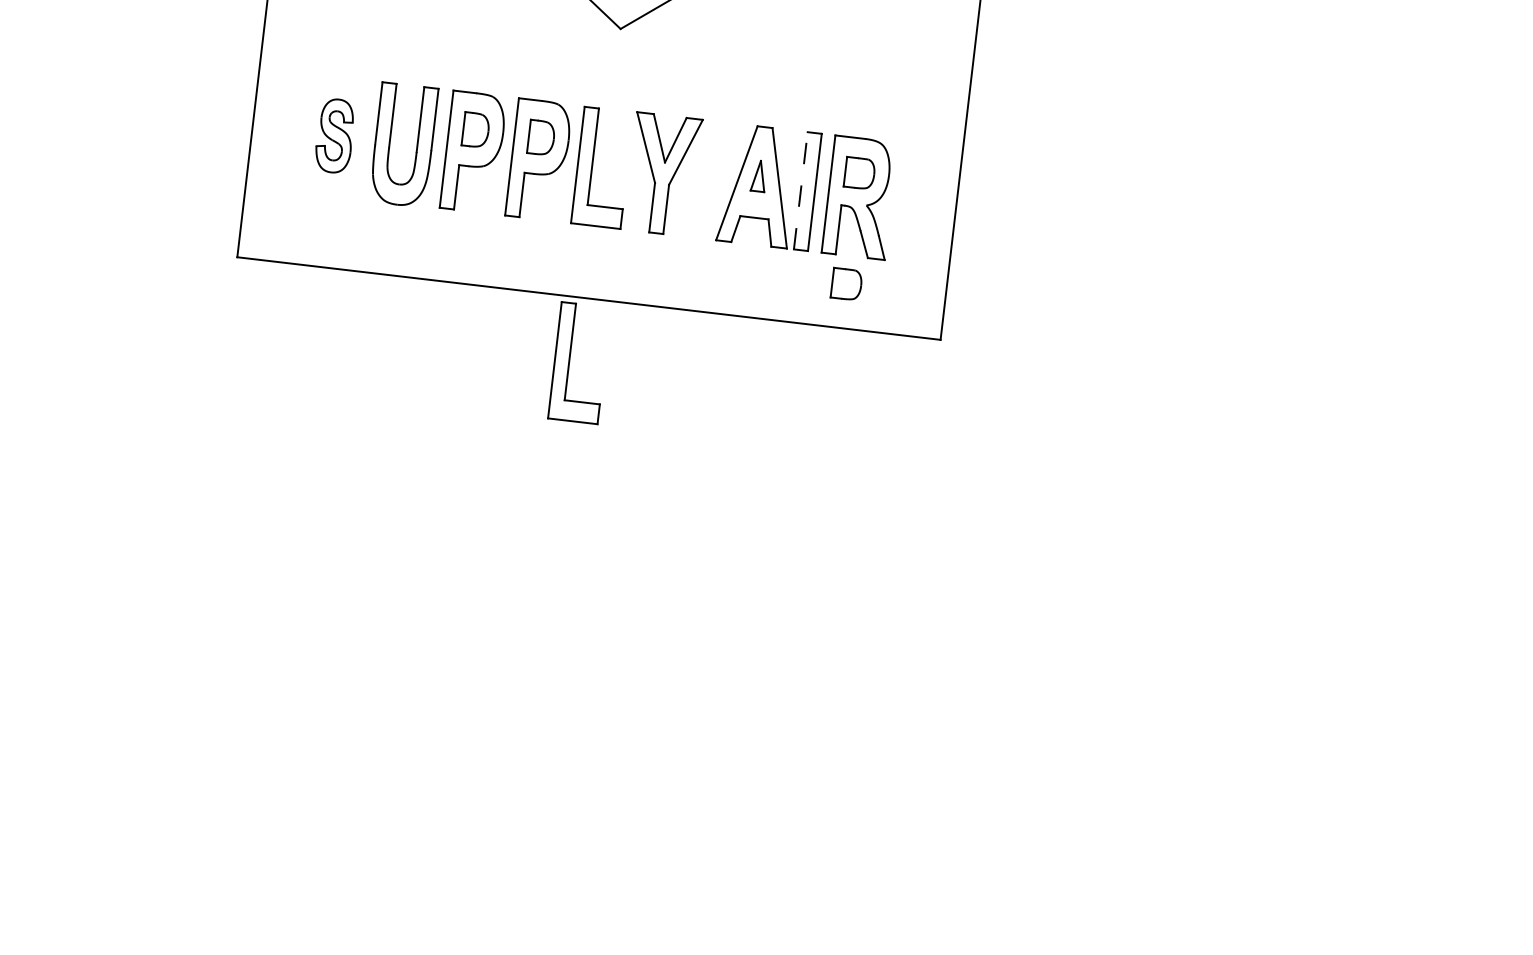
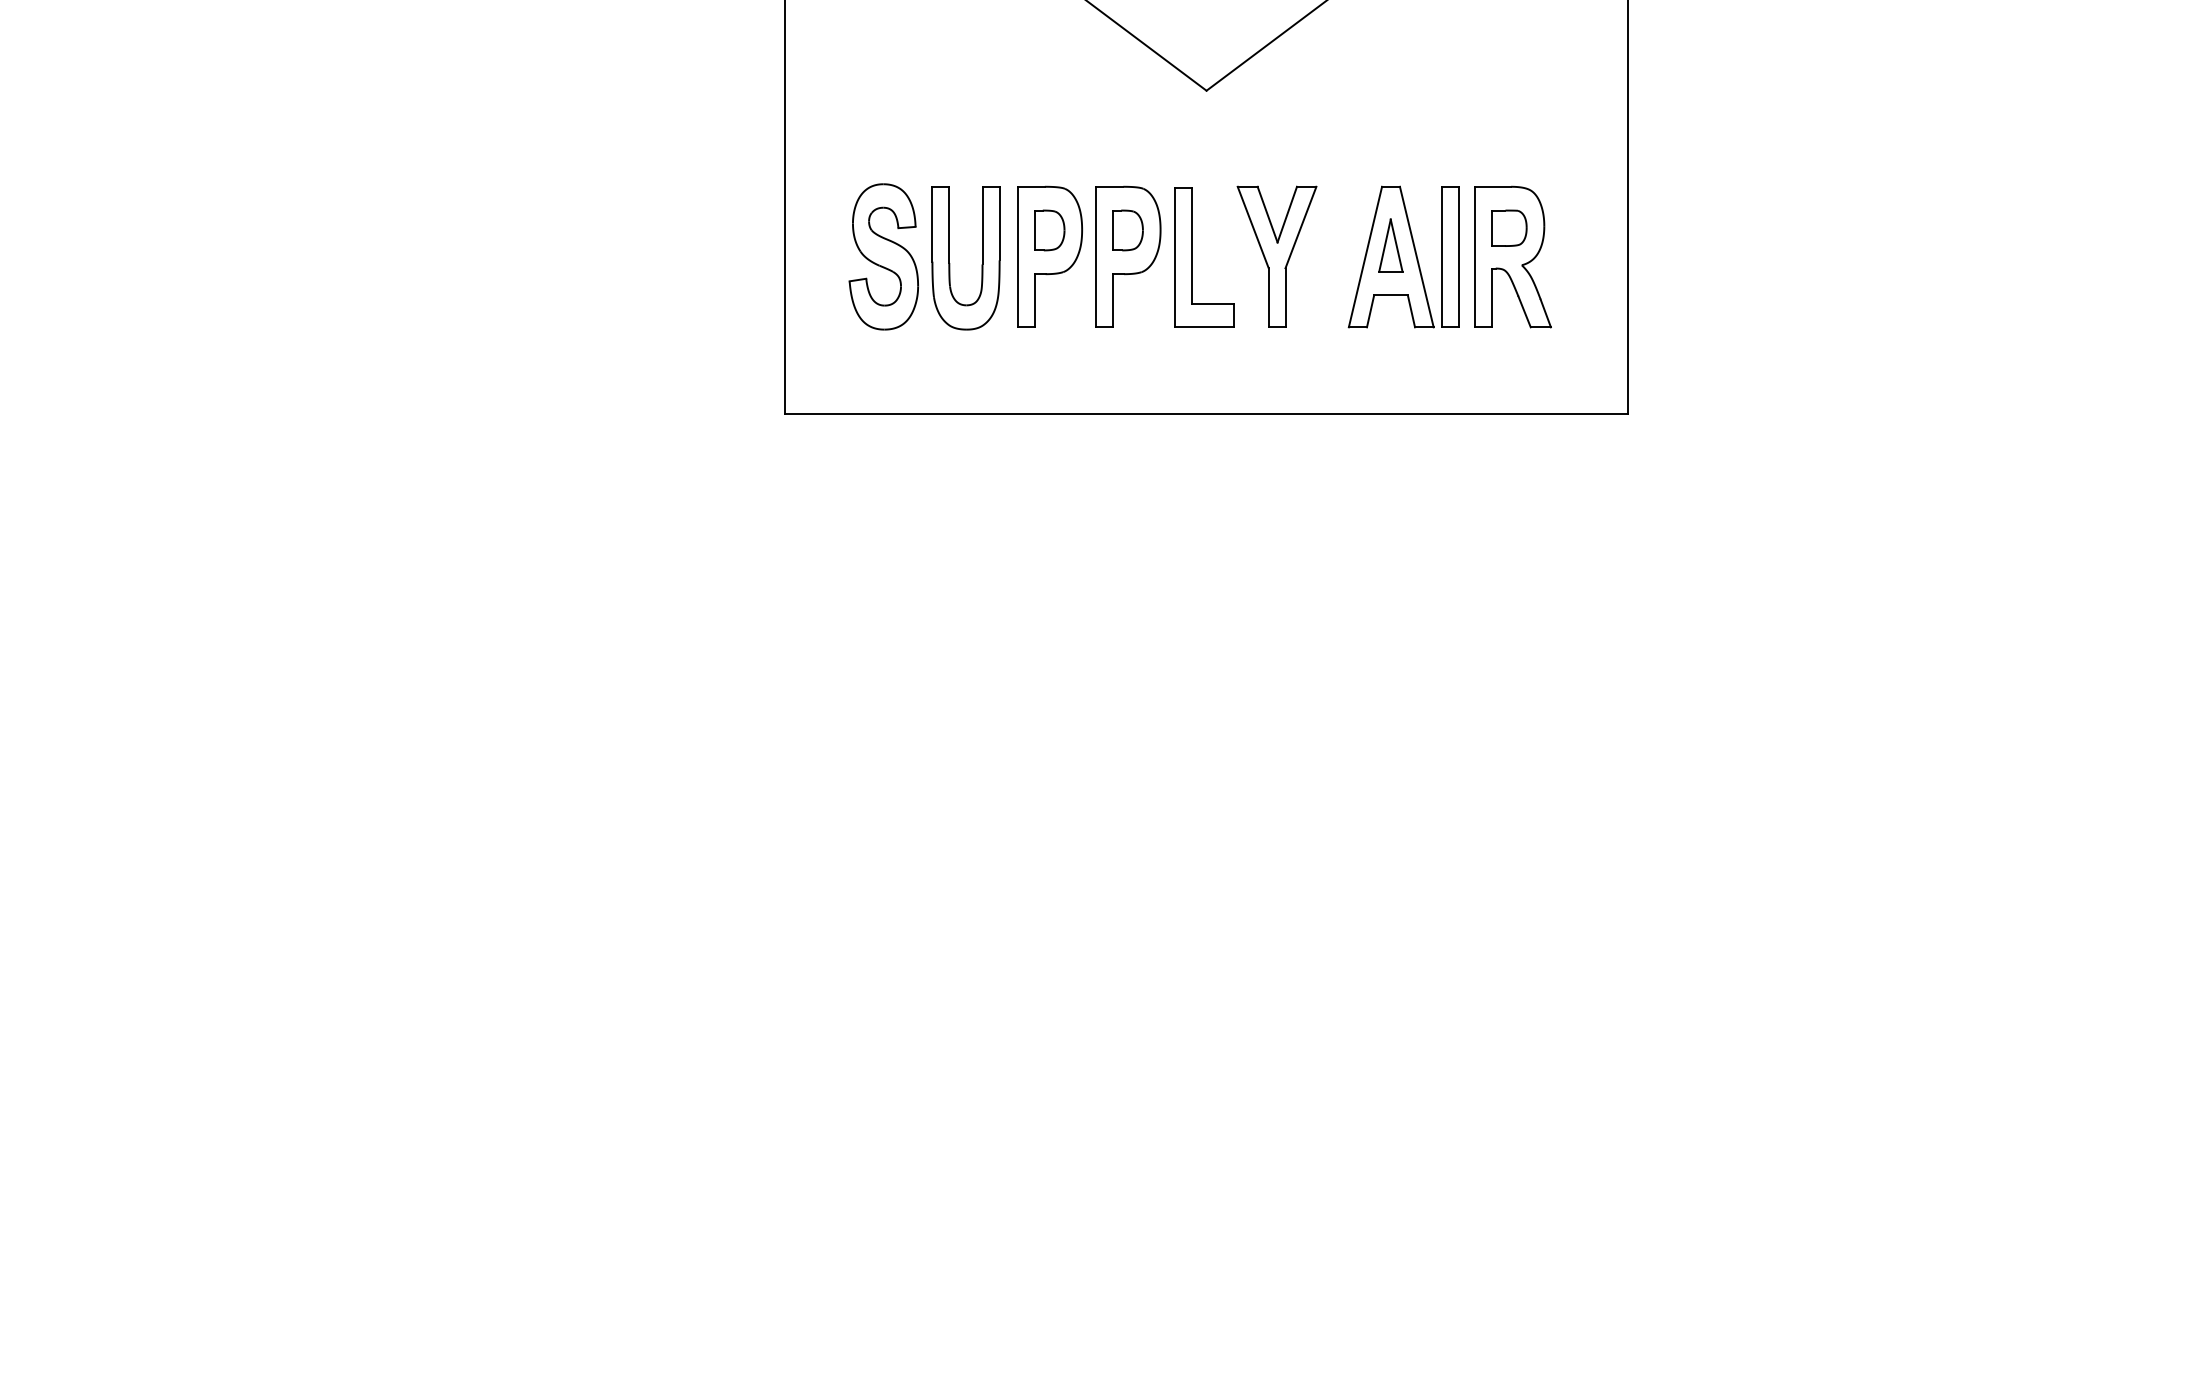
part: (334, 135) -> (883, 256), size x1.67
part: (758, 176) -> (1390, 245), size x1.43
line: (801, 190) -> (1442, 256), dashed -> solid
part: (846, 283) -> (1509, 360), removed
part: (569, 361) -> (1192, 491), removed

